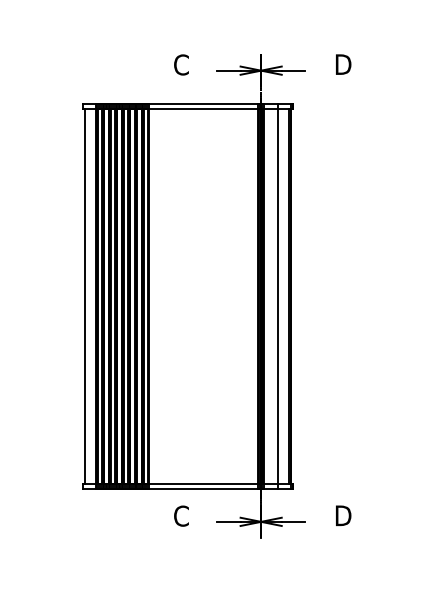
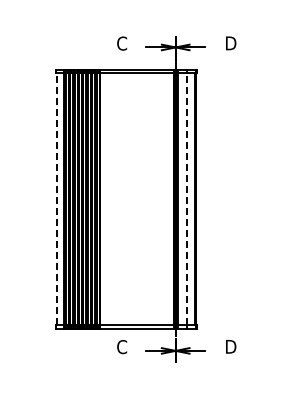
line: (85, 295) -> (57, 198), solid -> dashed
line: (277, 295) -> (186, 198), solid -> dashed

